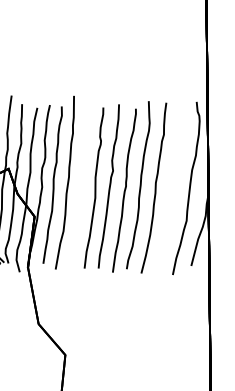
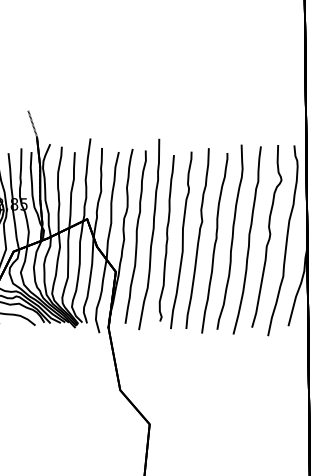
part: (171, 184) -> (266, 236), added
part: (80, 186) -> (166, 238), added

